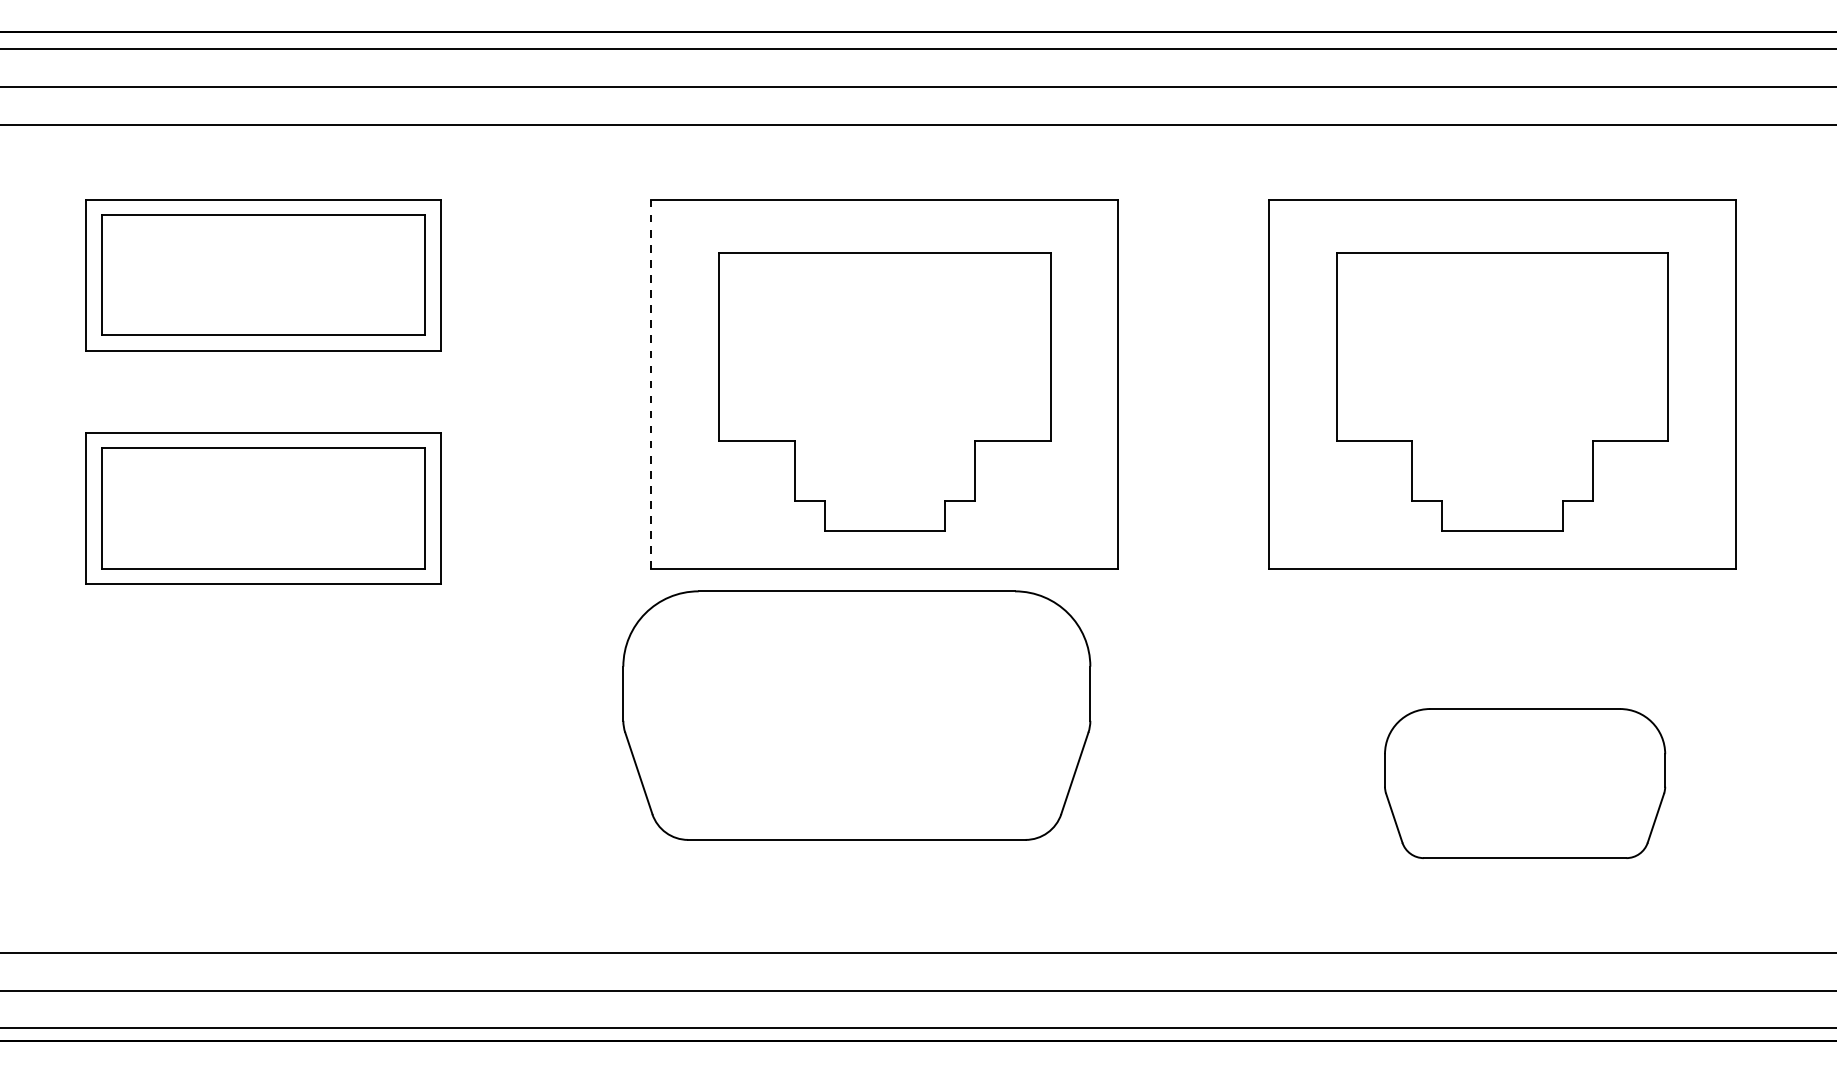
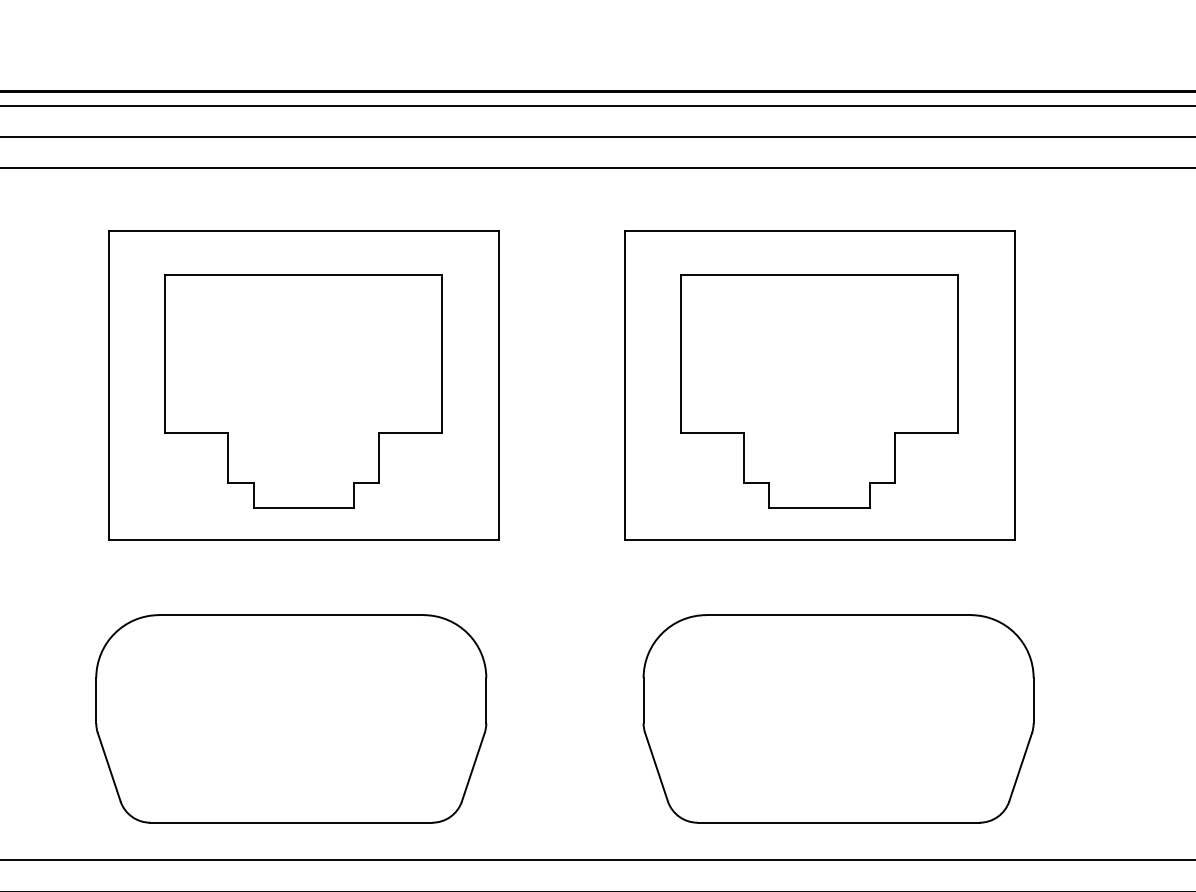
line: (651, 384) -> (108, 385), dashed -> solid
part: (856, 715) -> (290, 718), moved
part: (1524, 783) -> (838, 718), size x1.67

